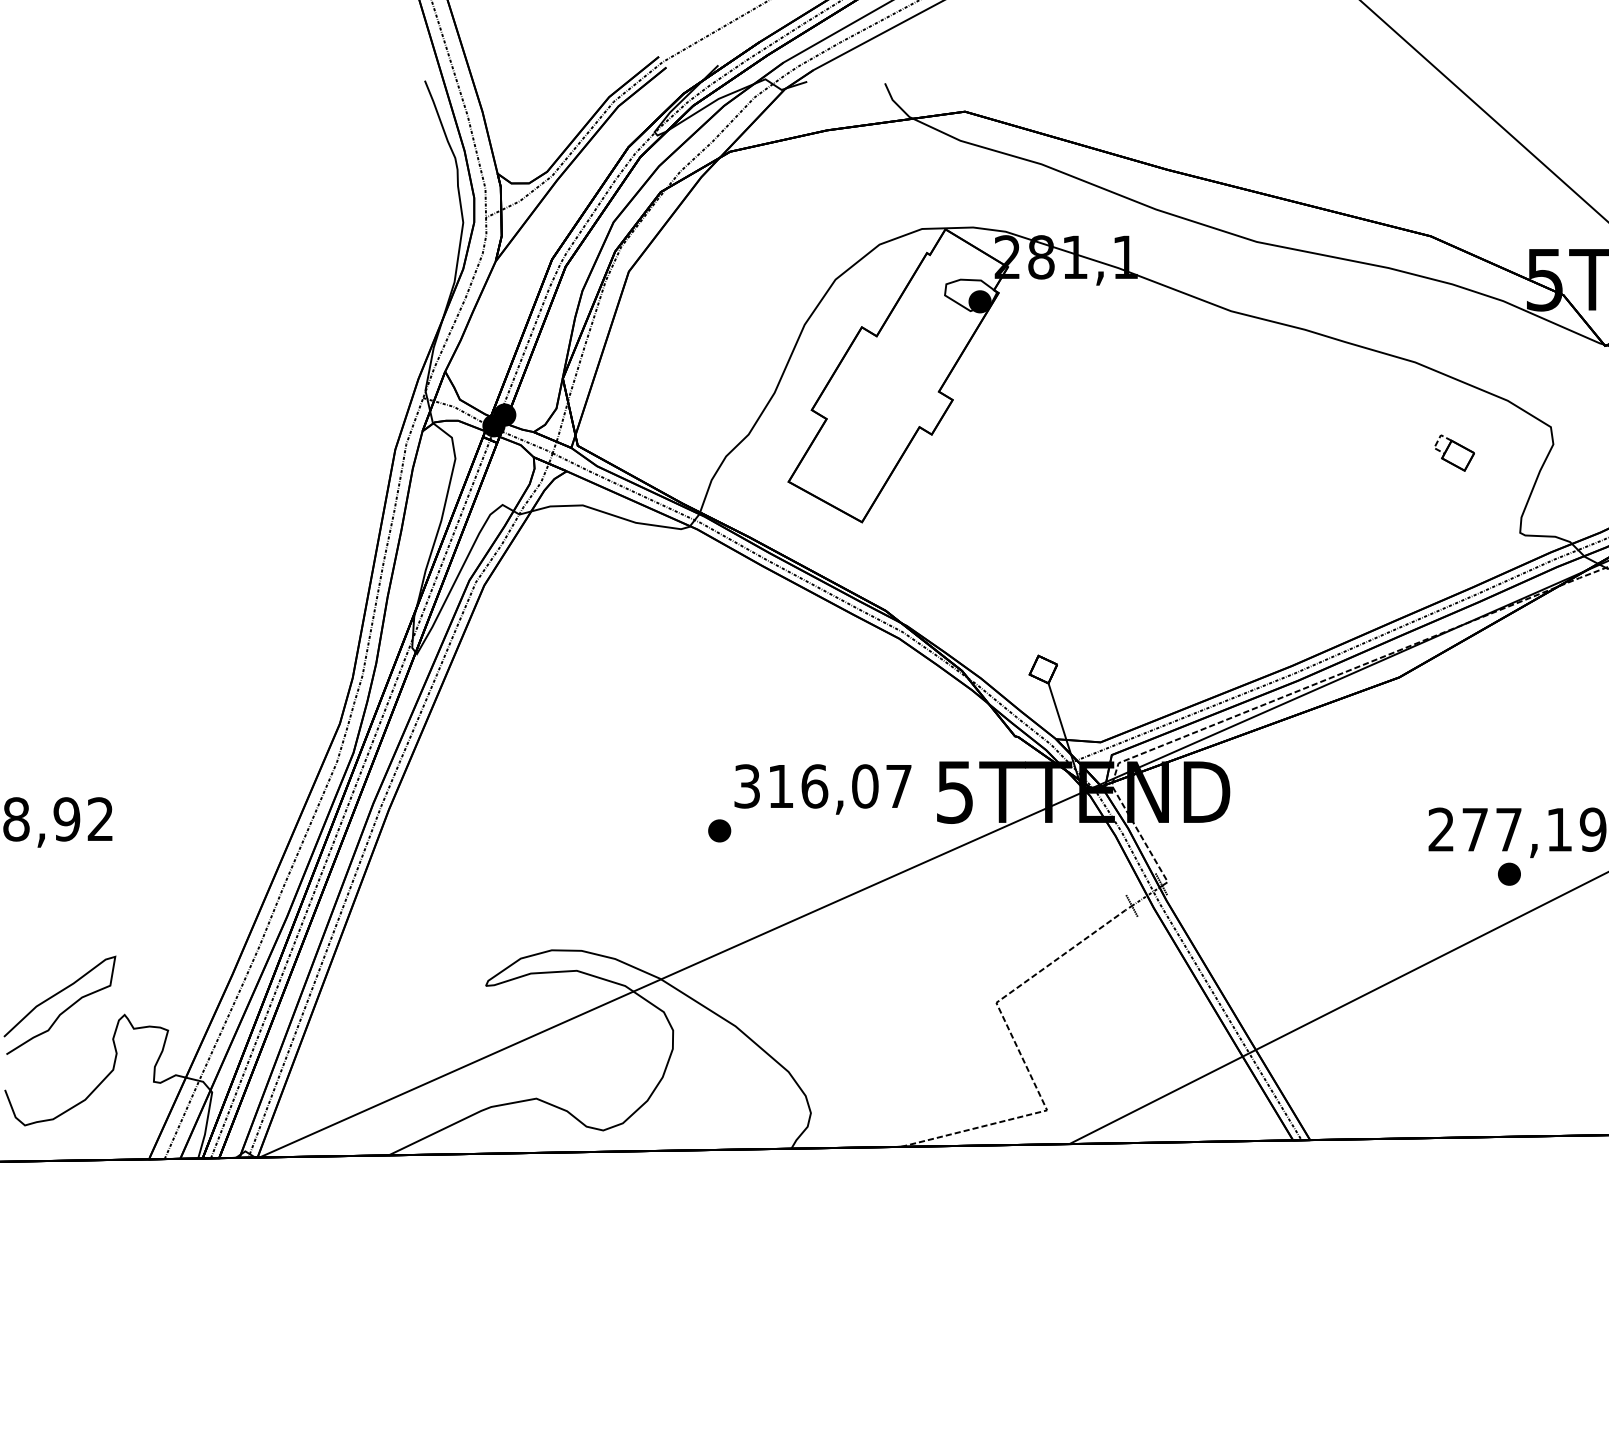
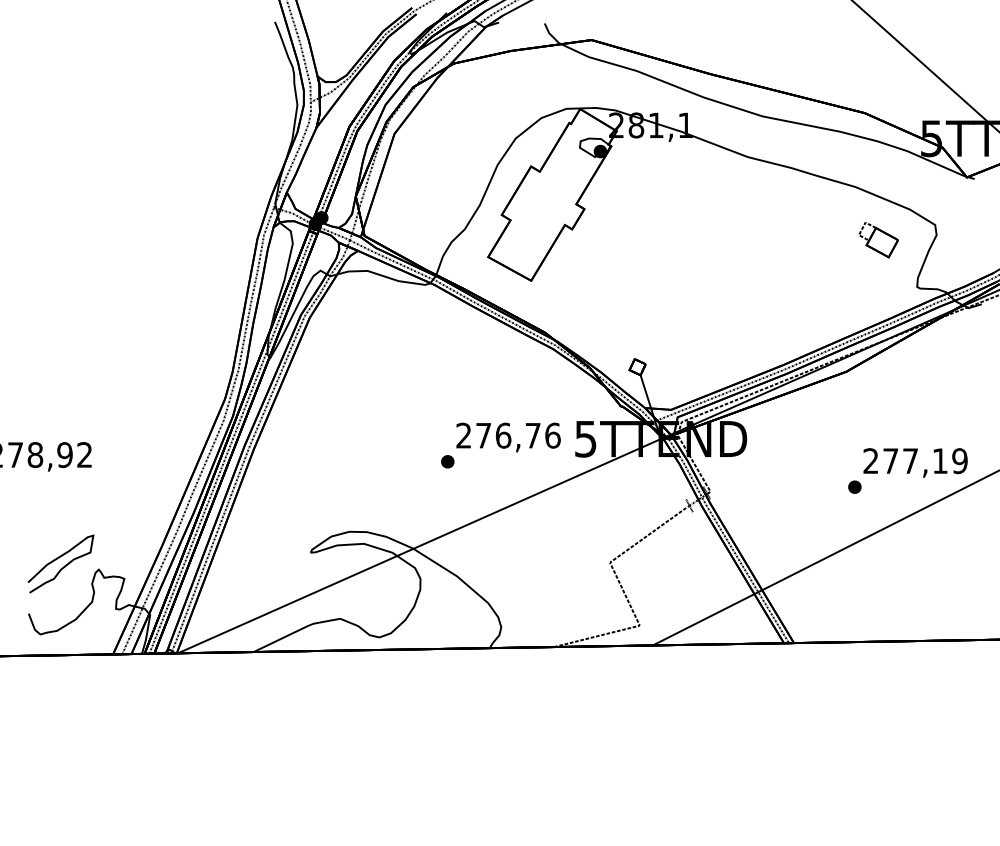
part: (1454, 453) -> (878, 240), size x1.67
text: (823, 786) -> (508, 435), 316,07 -> 276,76
part: (1508, 873) -> (854, 486), moved

